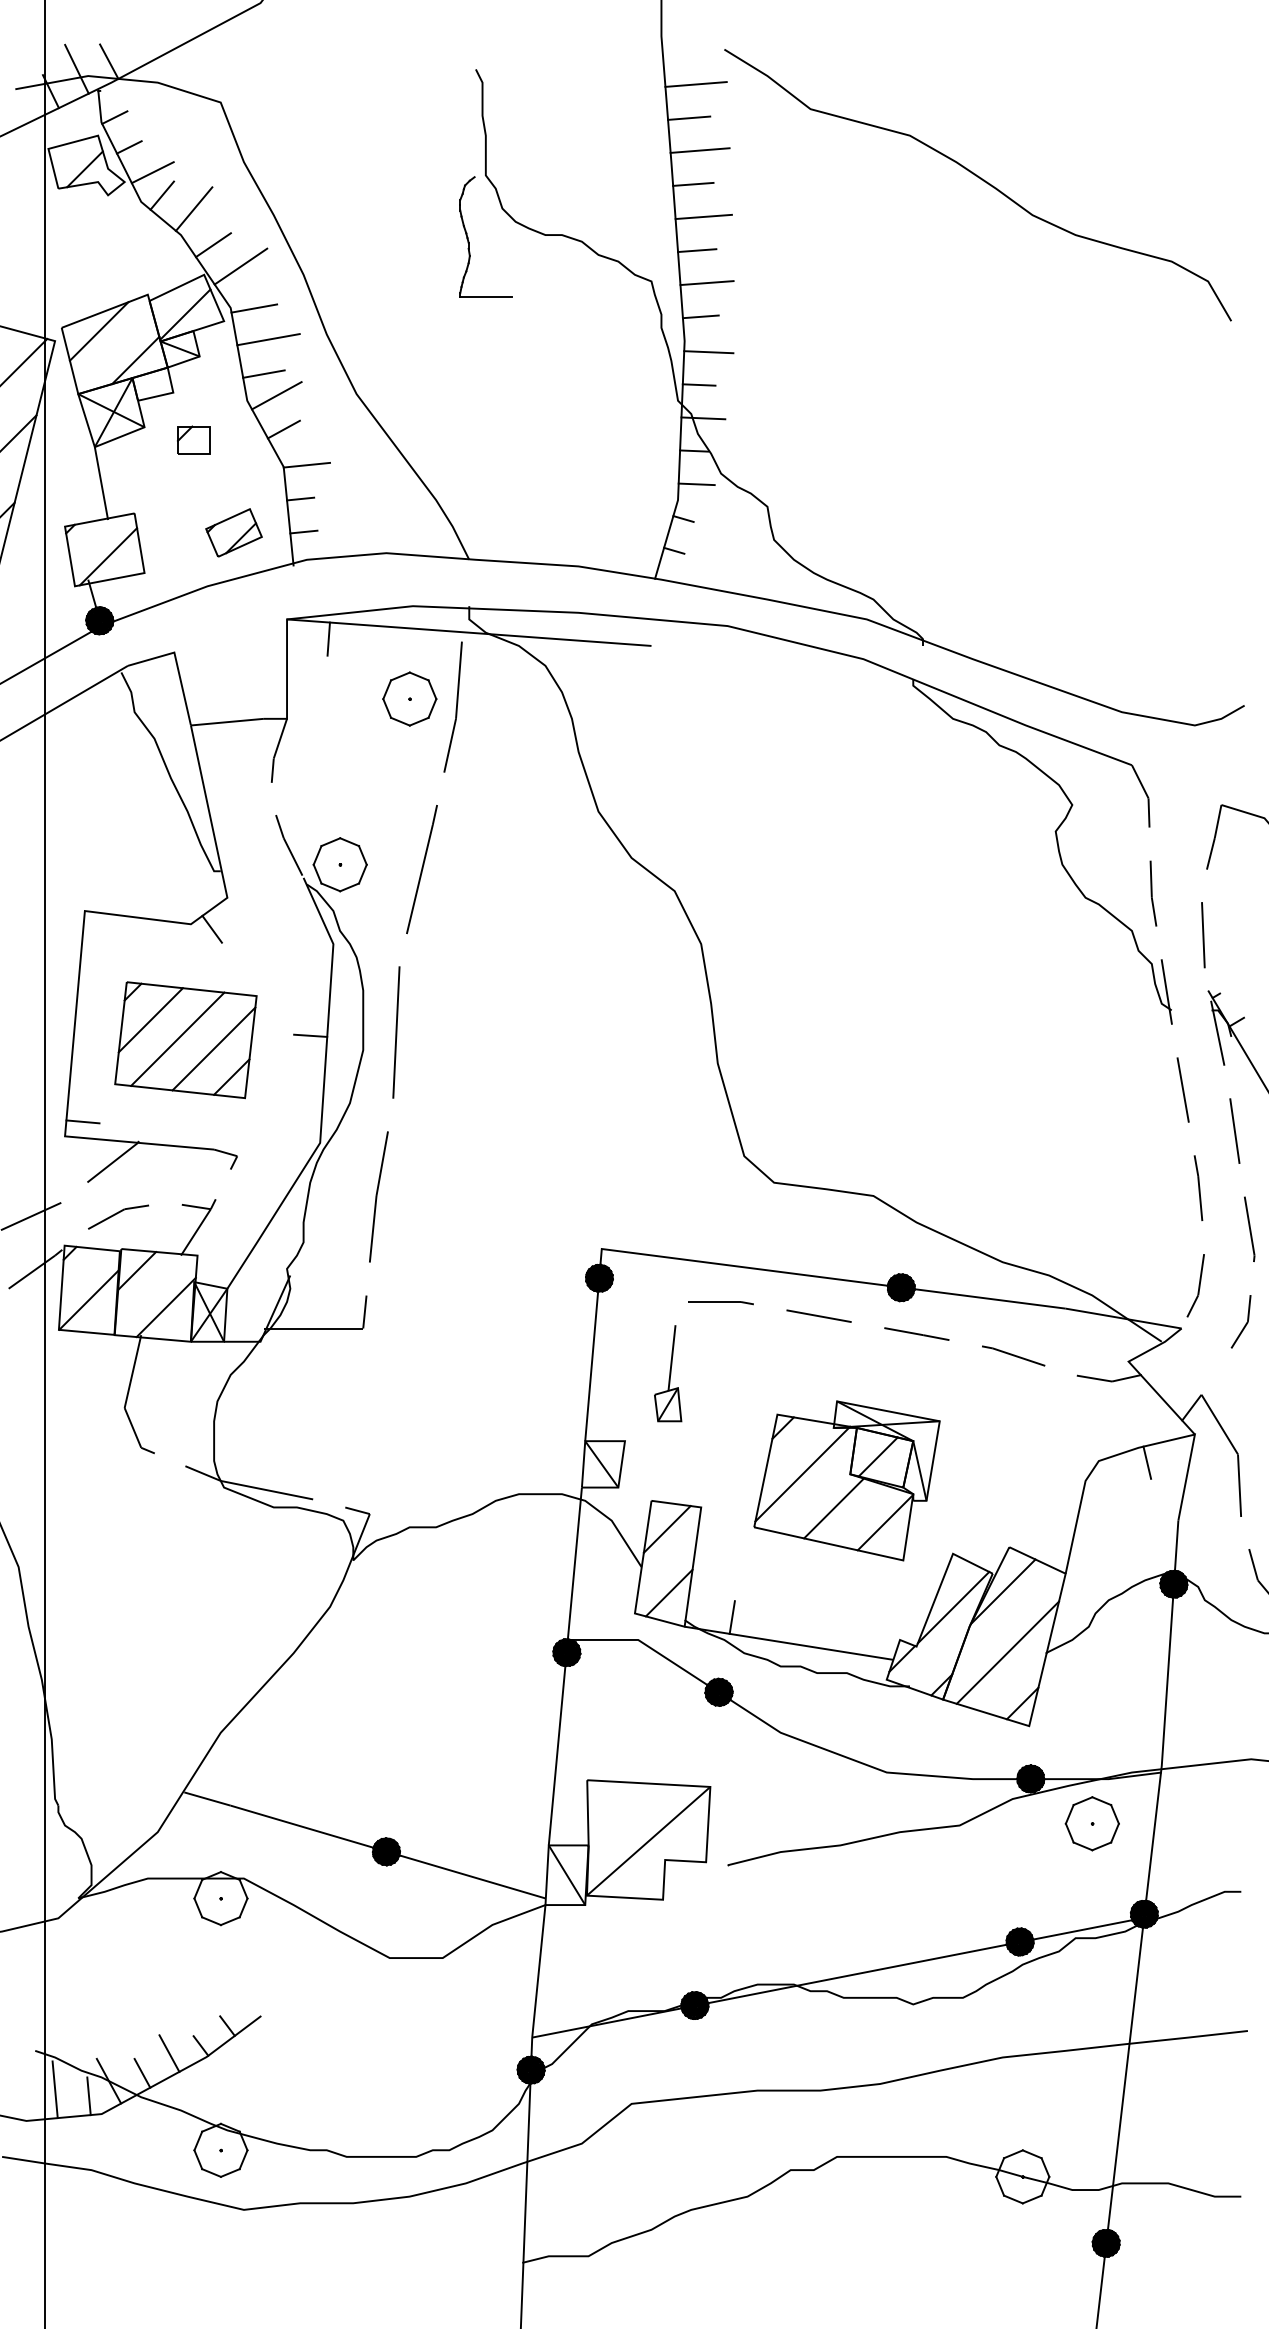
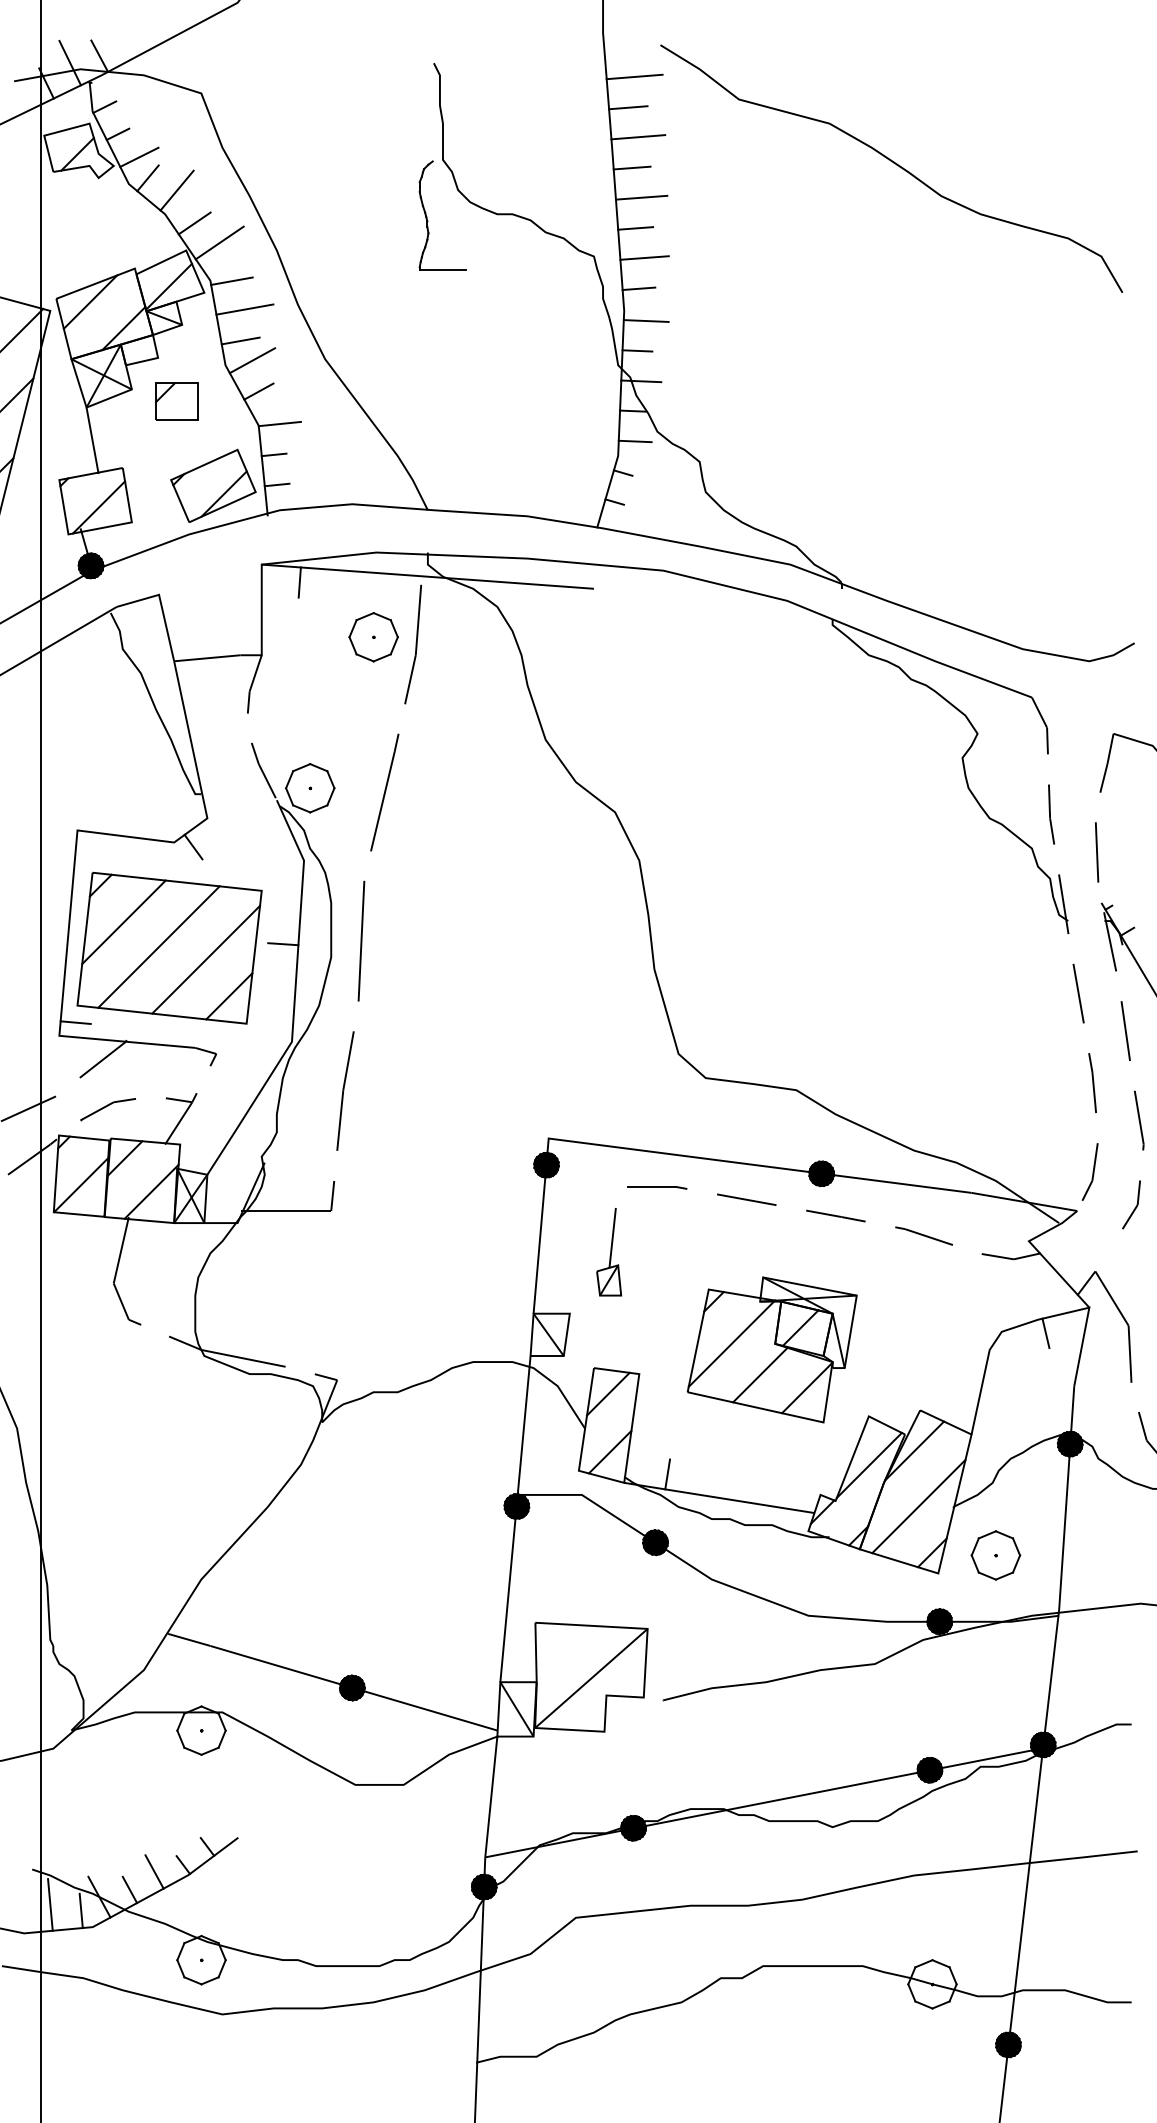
part: (193, 440) -> (176, 401), size x1.43
part: (234, 532) -> (213, 485), size x1.67
part: (185, 1039) -> (169, 947), size x1.43
part: (1091, 1823) -> (995, 1555), moved

